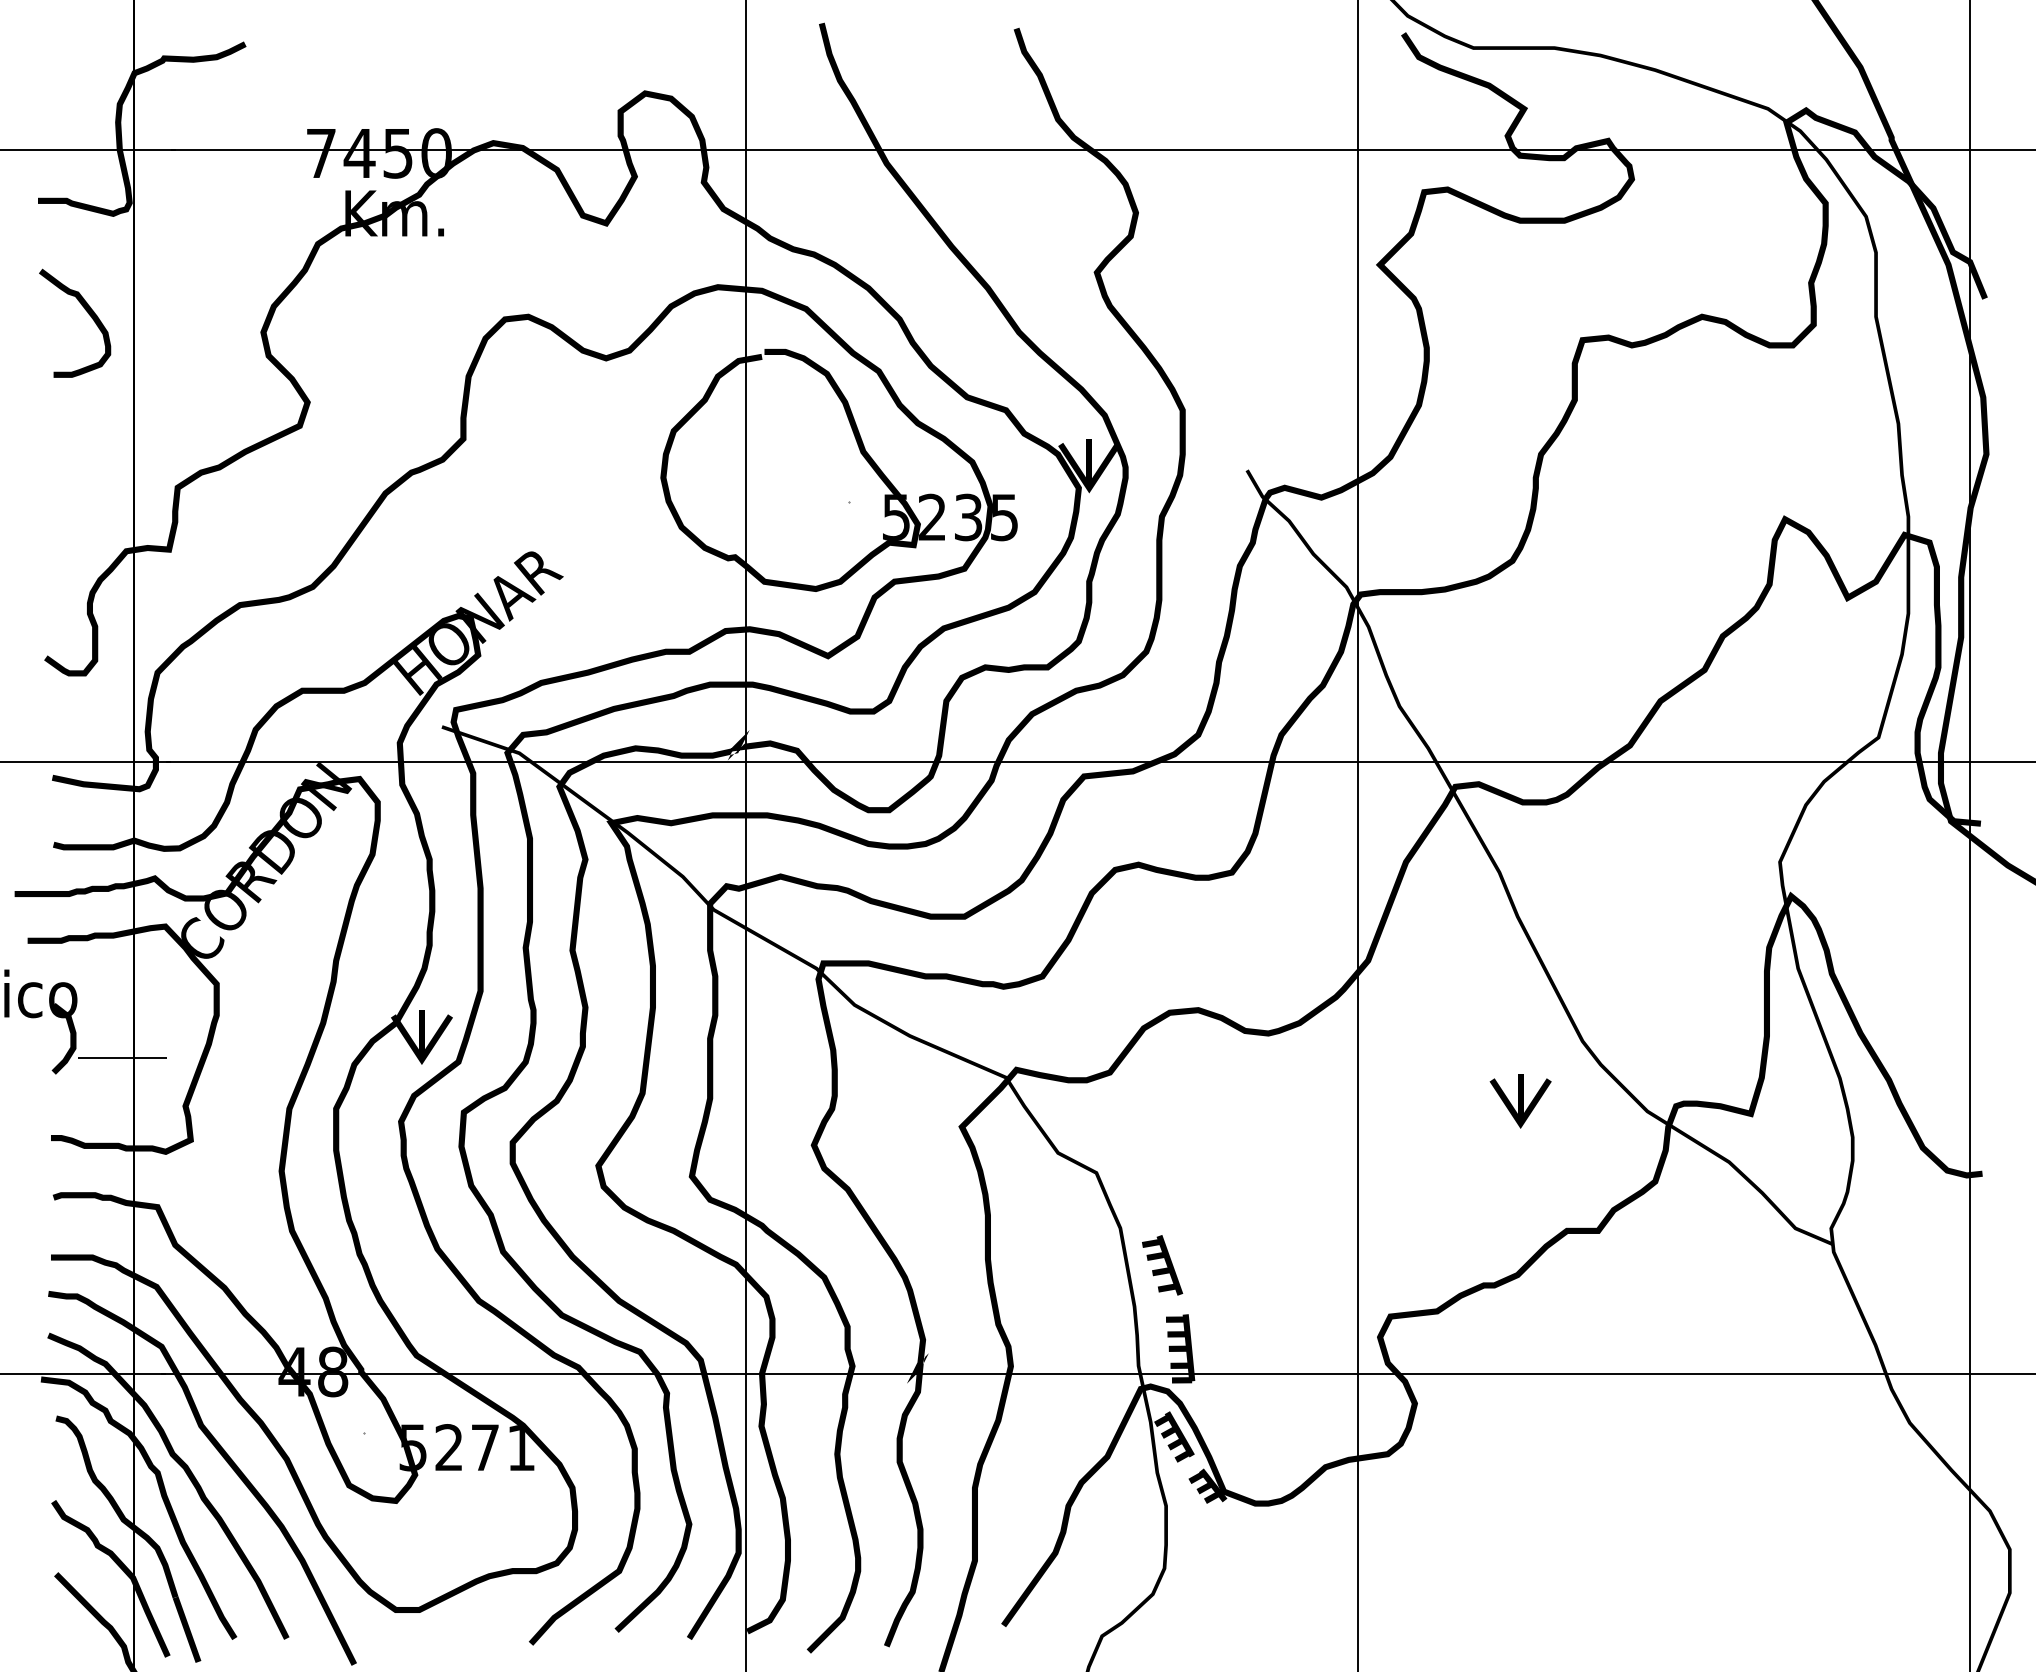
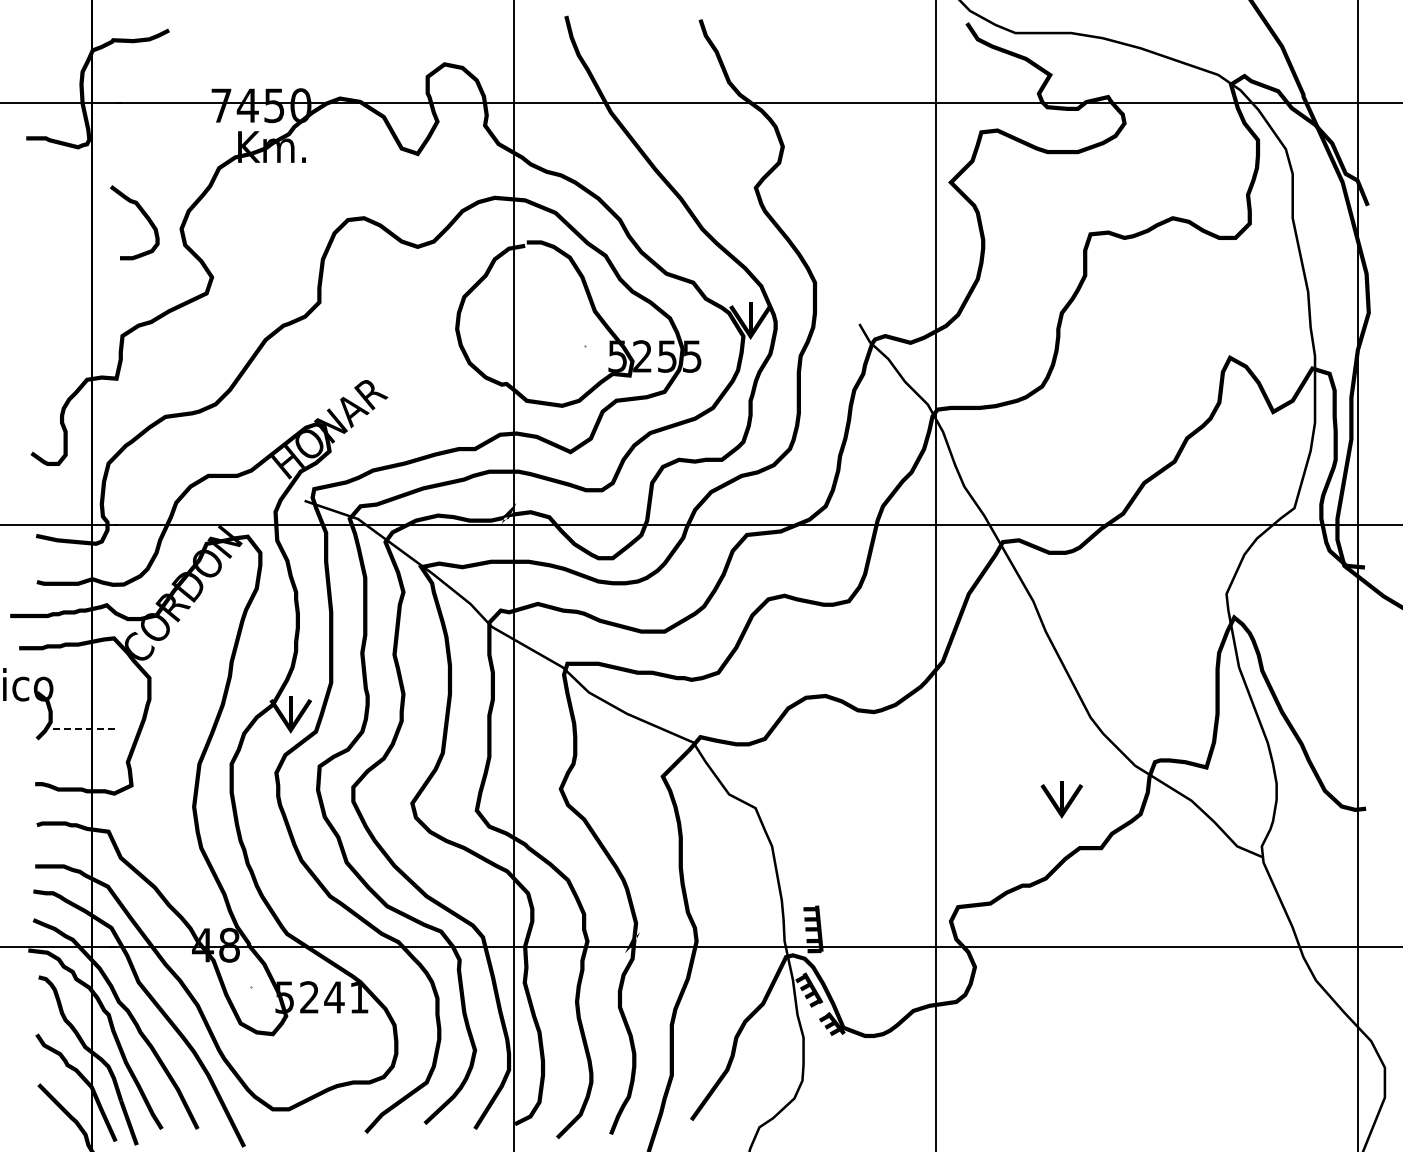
curve: (89, 315) -> (144, 217), moved
text: (968, 517) -> (667, 356), 5235 -> 5255
line: (122, 1058) -> (84, 729), solid -> dashed
part: (1520, 1100) -> (1061, 799), moved
part: (1163, 1264) -> (801, 871), removed
text: (485, 1447) -> (334, 997), 5271 -> 5241

